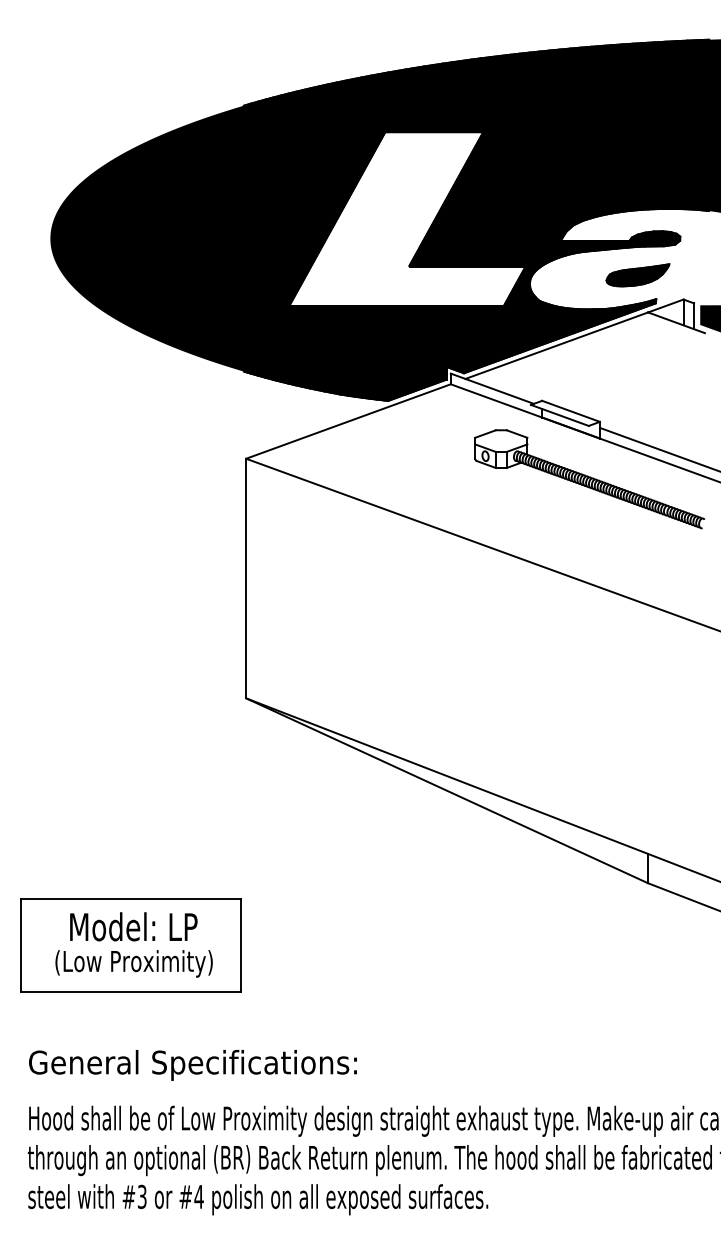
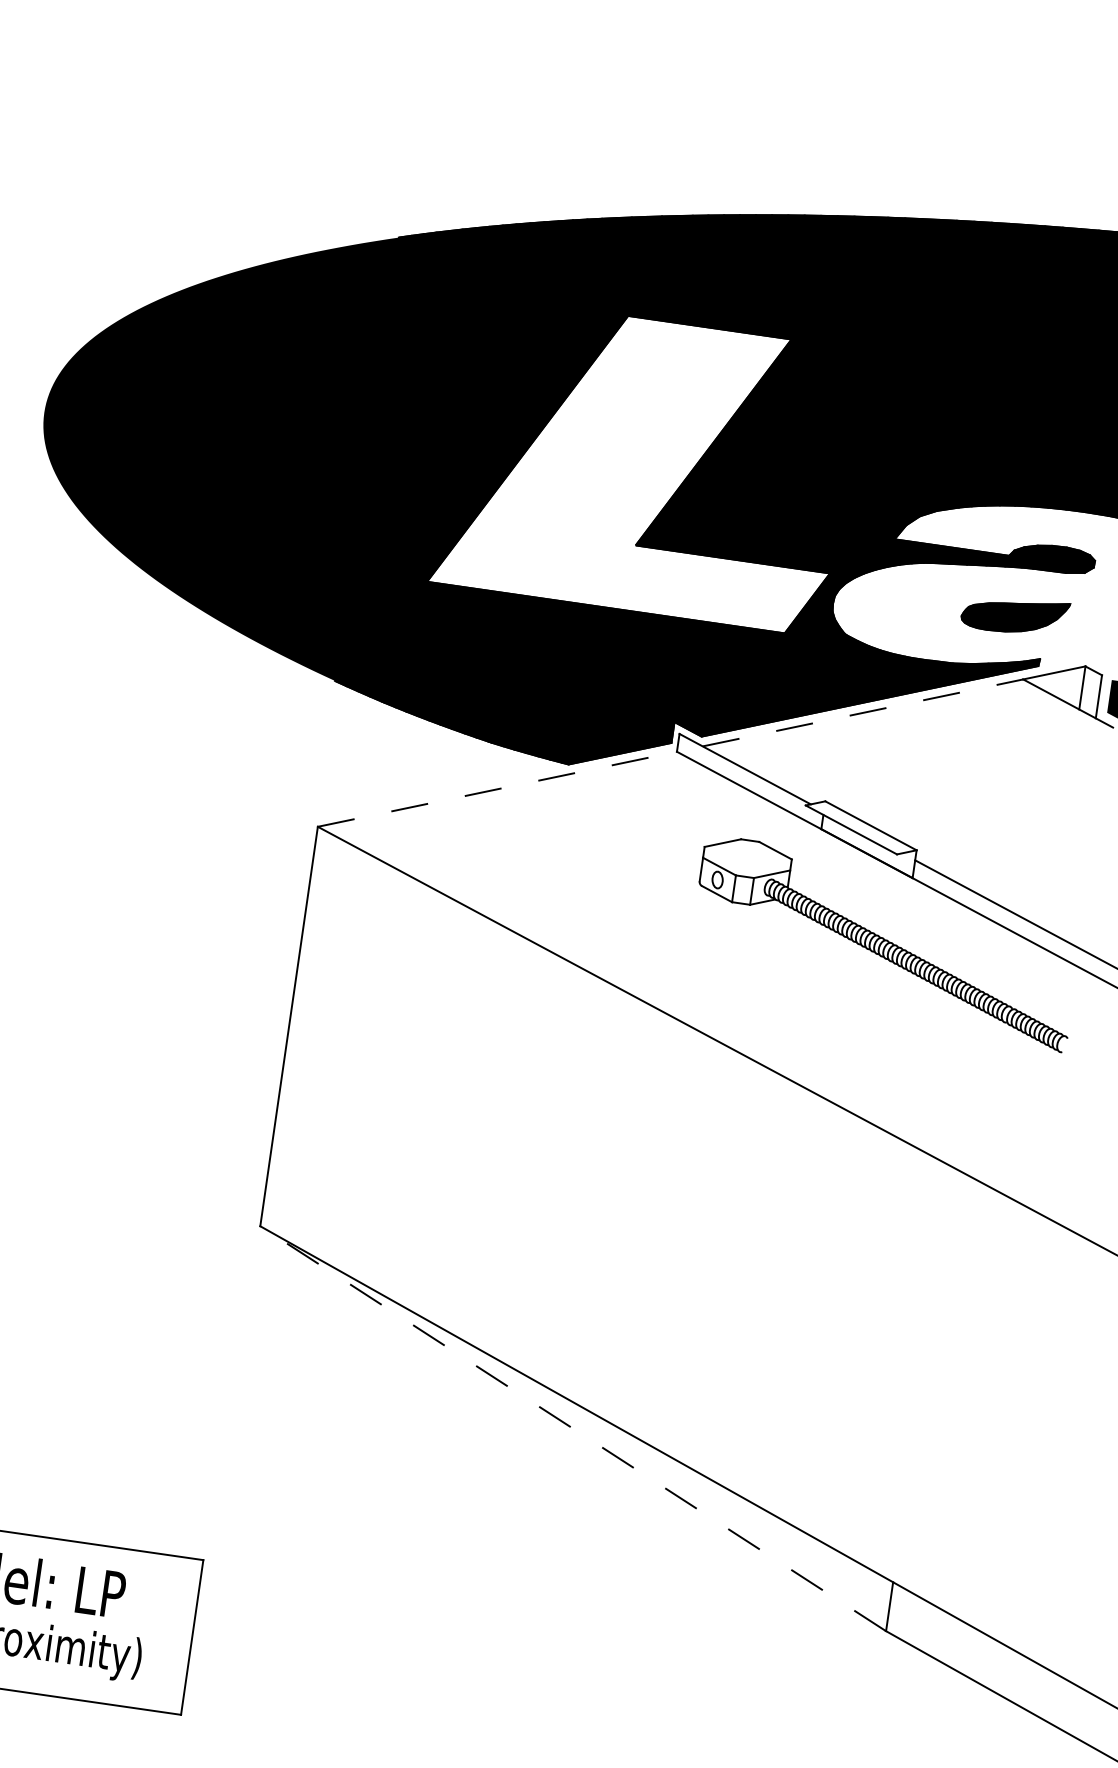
line: (557, 345) -> (864, 712), solid -> dashed
line: (348, 421) -> (497, 789), solid -> dashed
line: (446, 790) -> (572, 1428), solid -> dashed

